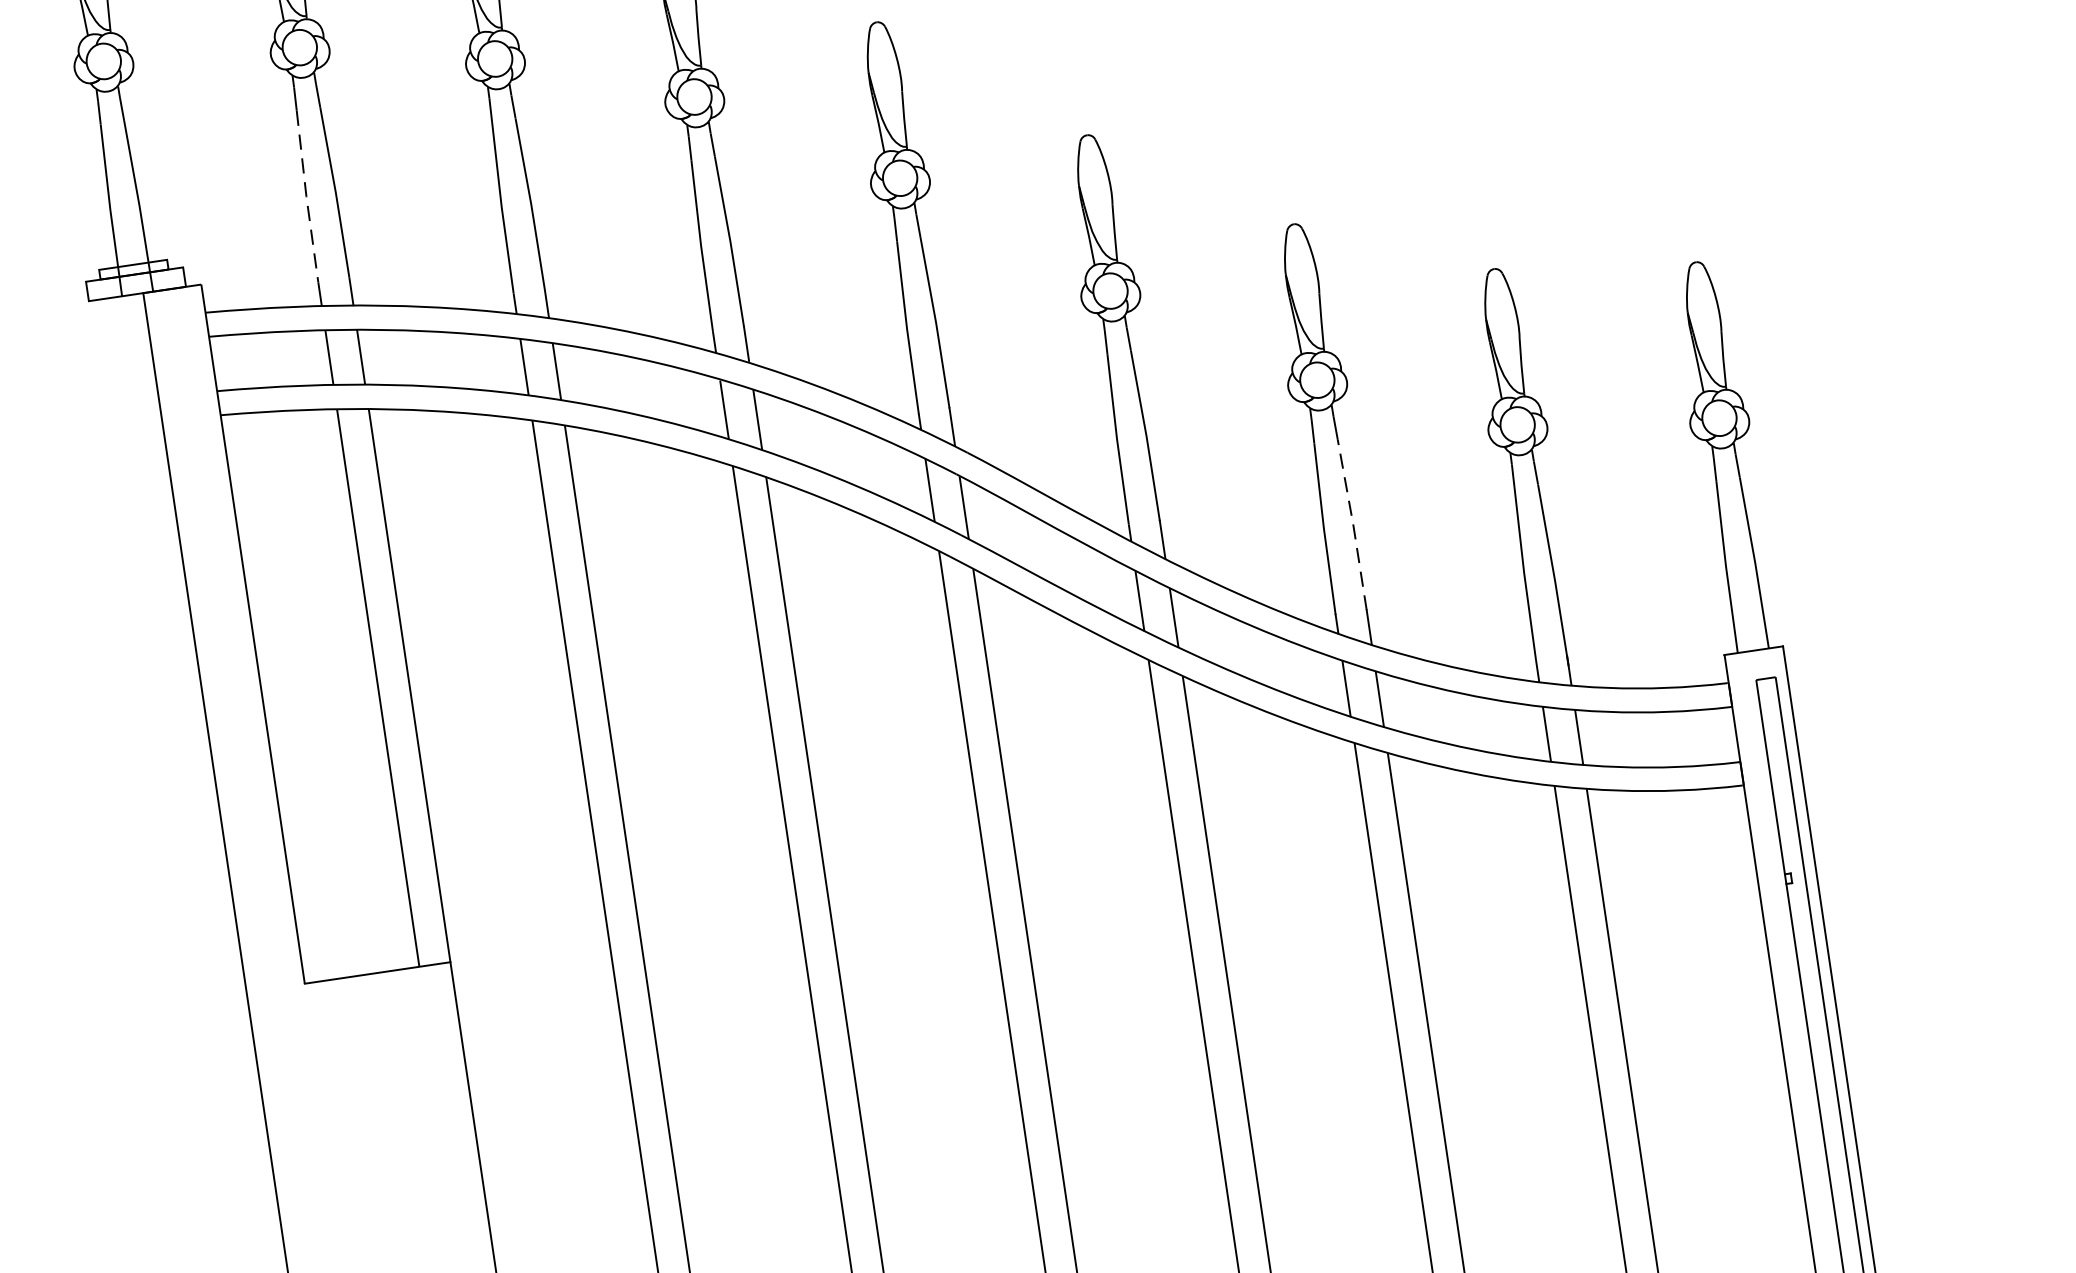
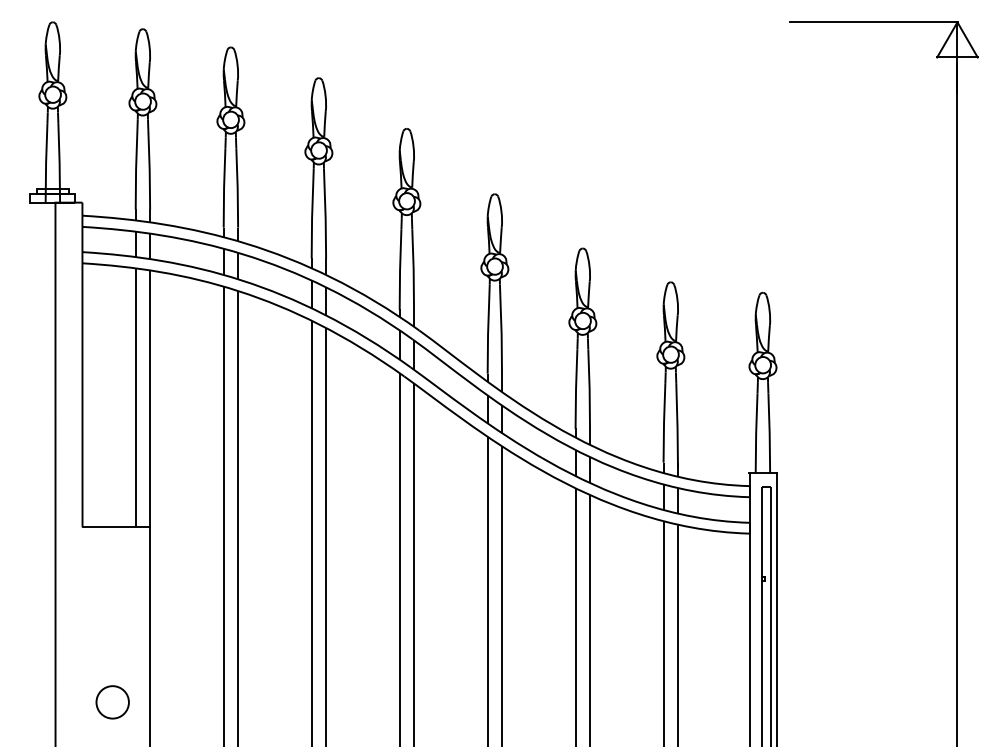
line: (307, 195) -> (136, 169), dashed -> solid
line: (1353, 525) -> (589, 389), dashed -> solid

